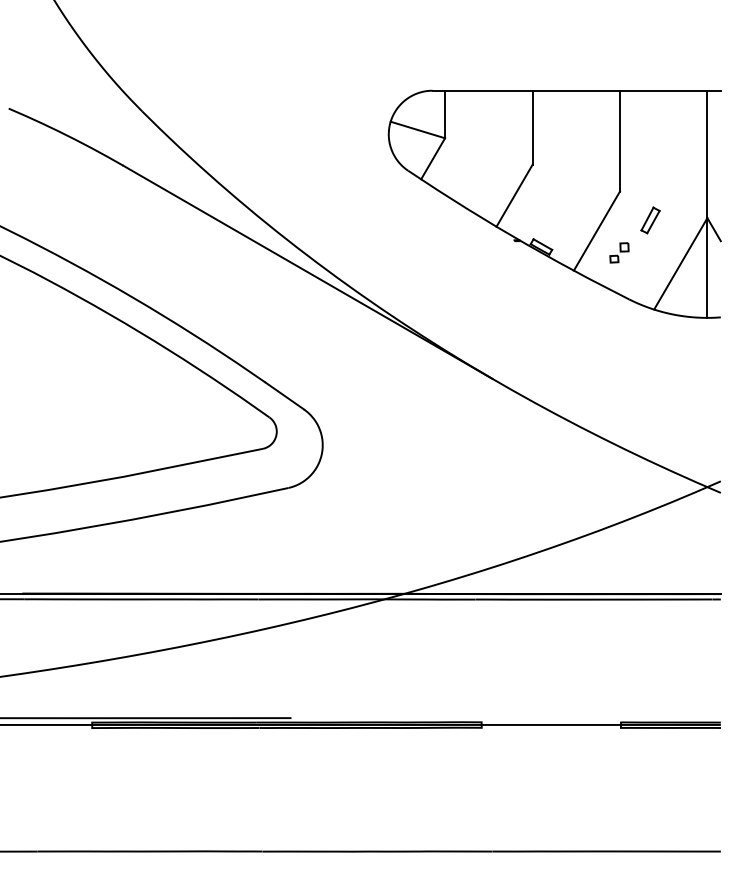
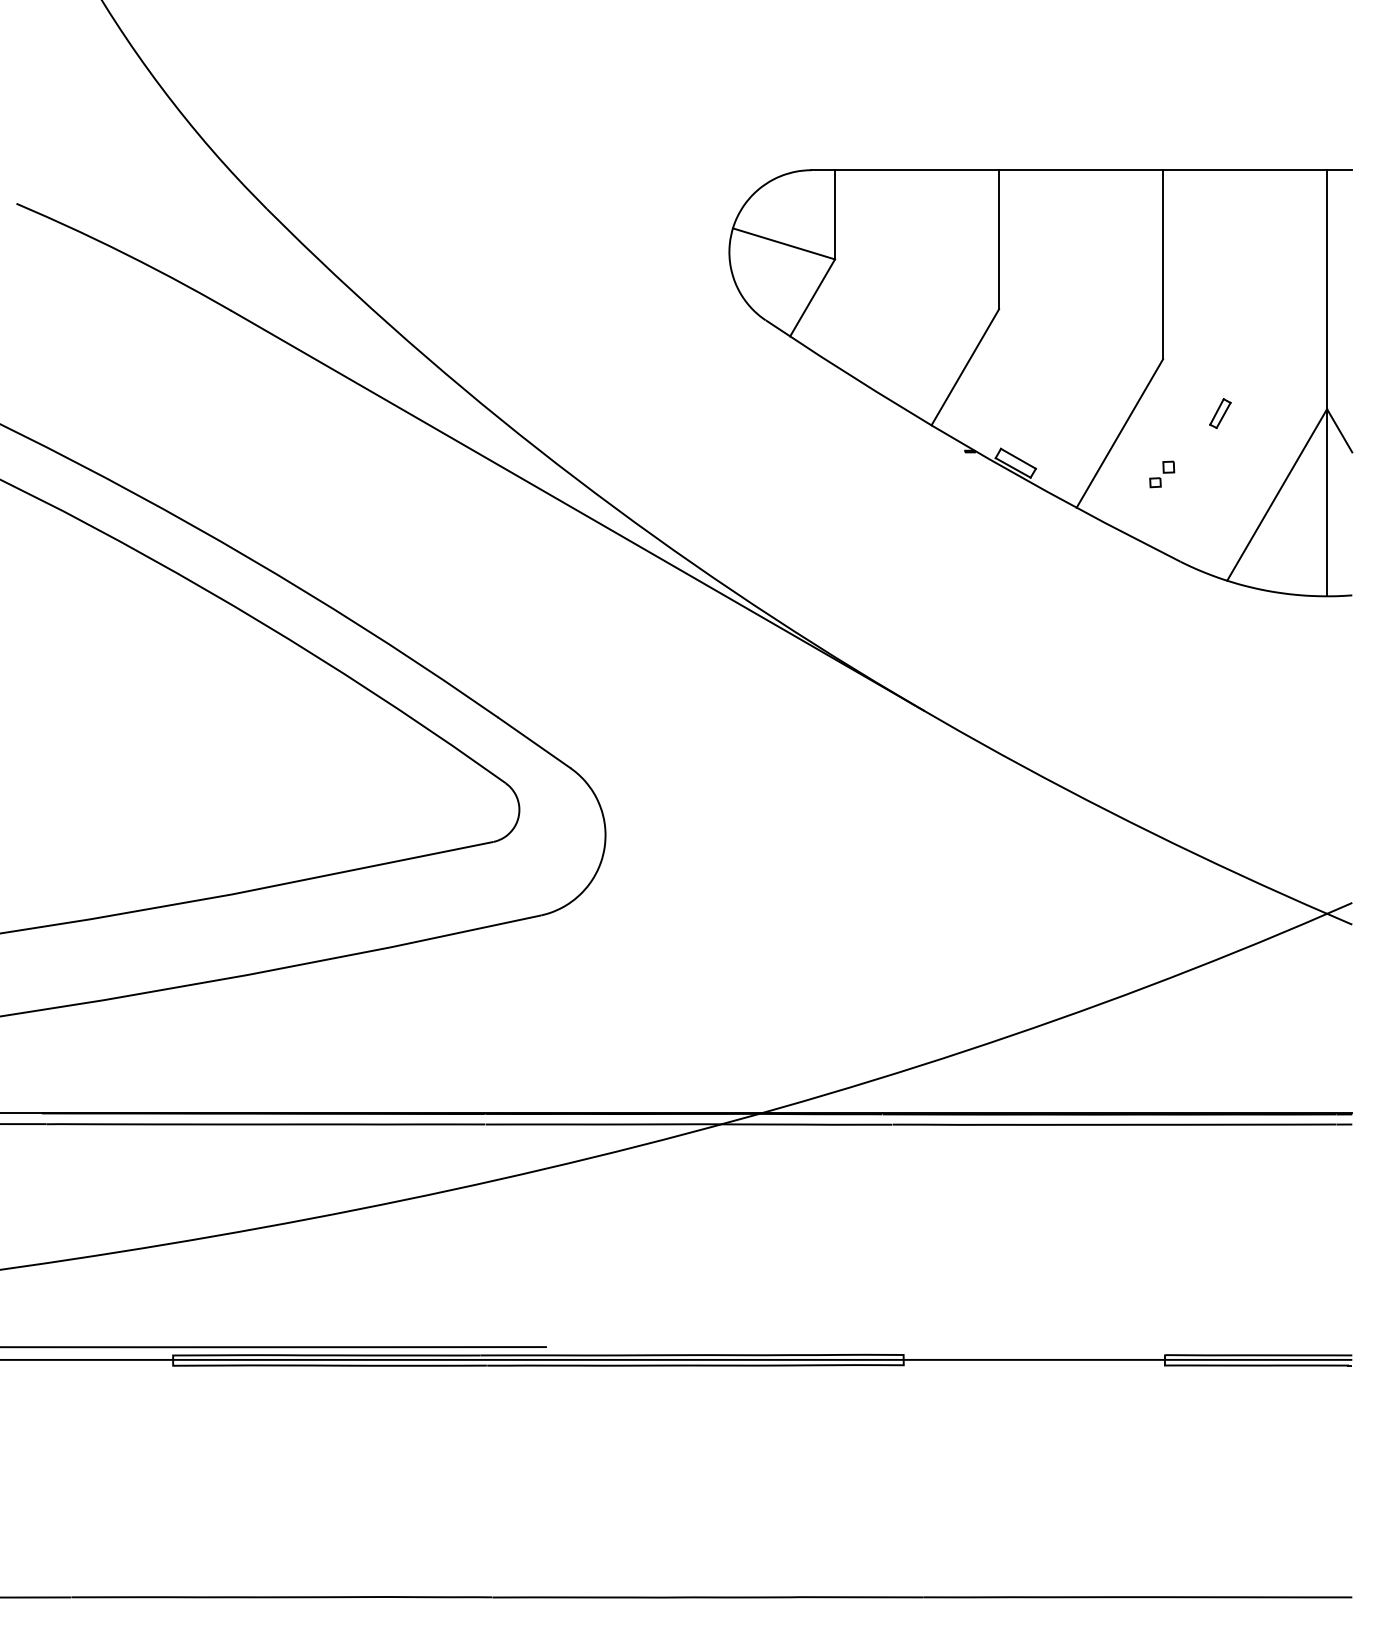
part: (650, 220) -> (1220, 413), size x0.6
part: (619, 252) -> (1162, 473), size x0.7

